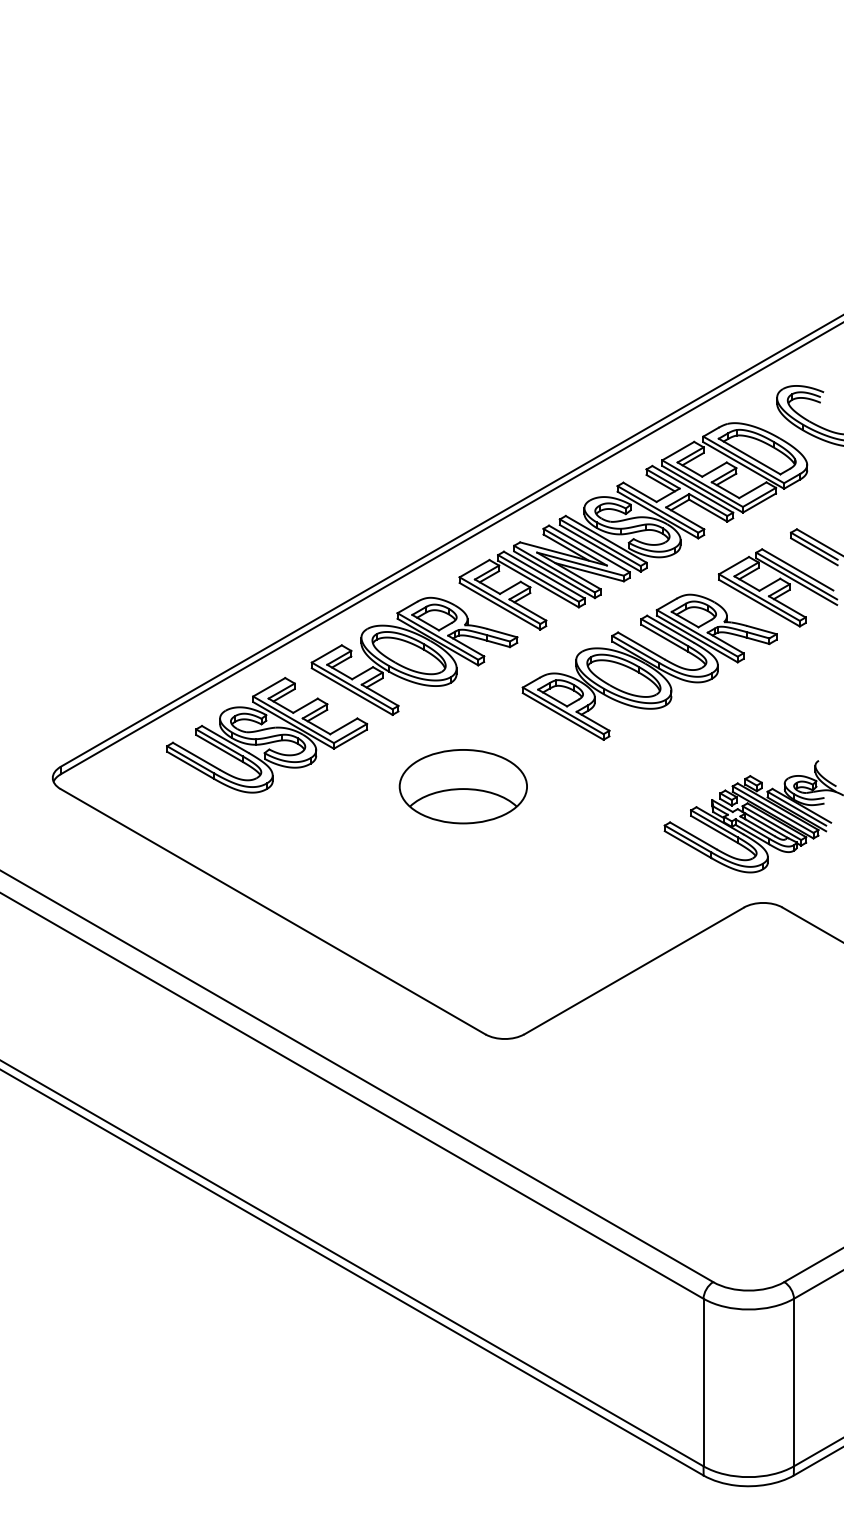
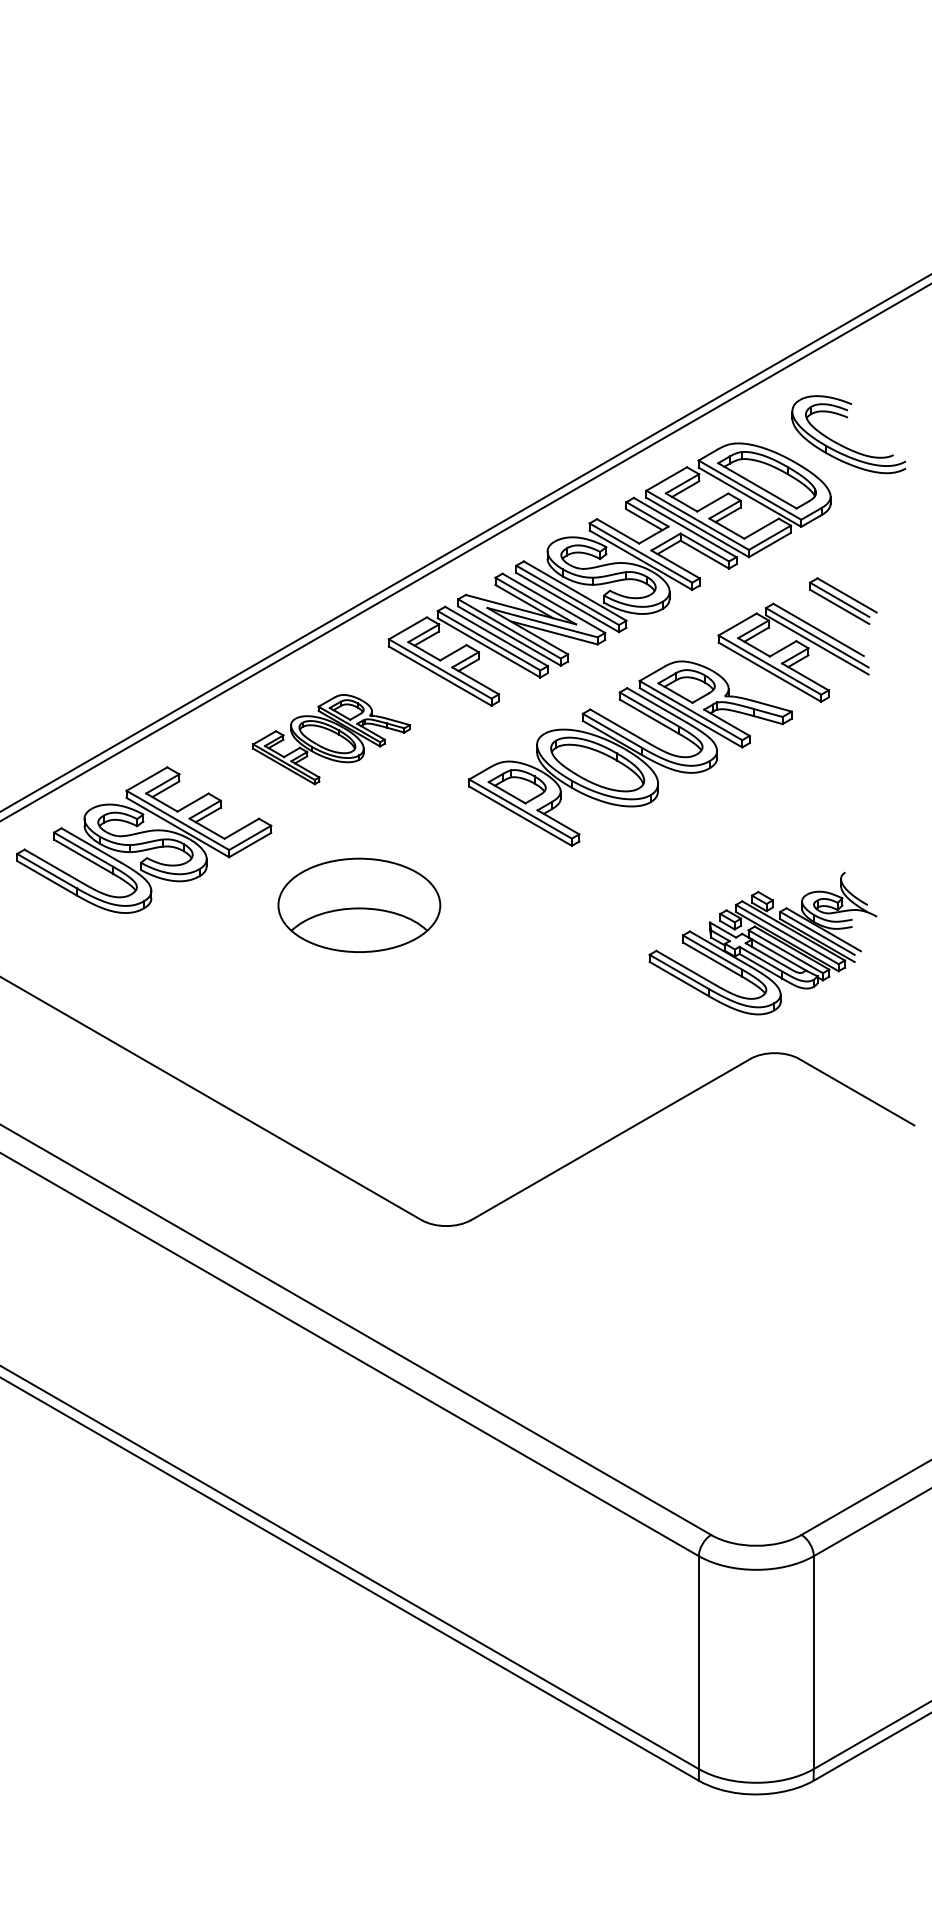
part: (414, 655) -> (331, 738), size x0.6
part: (462, 786) -> (358, 905), moved

